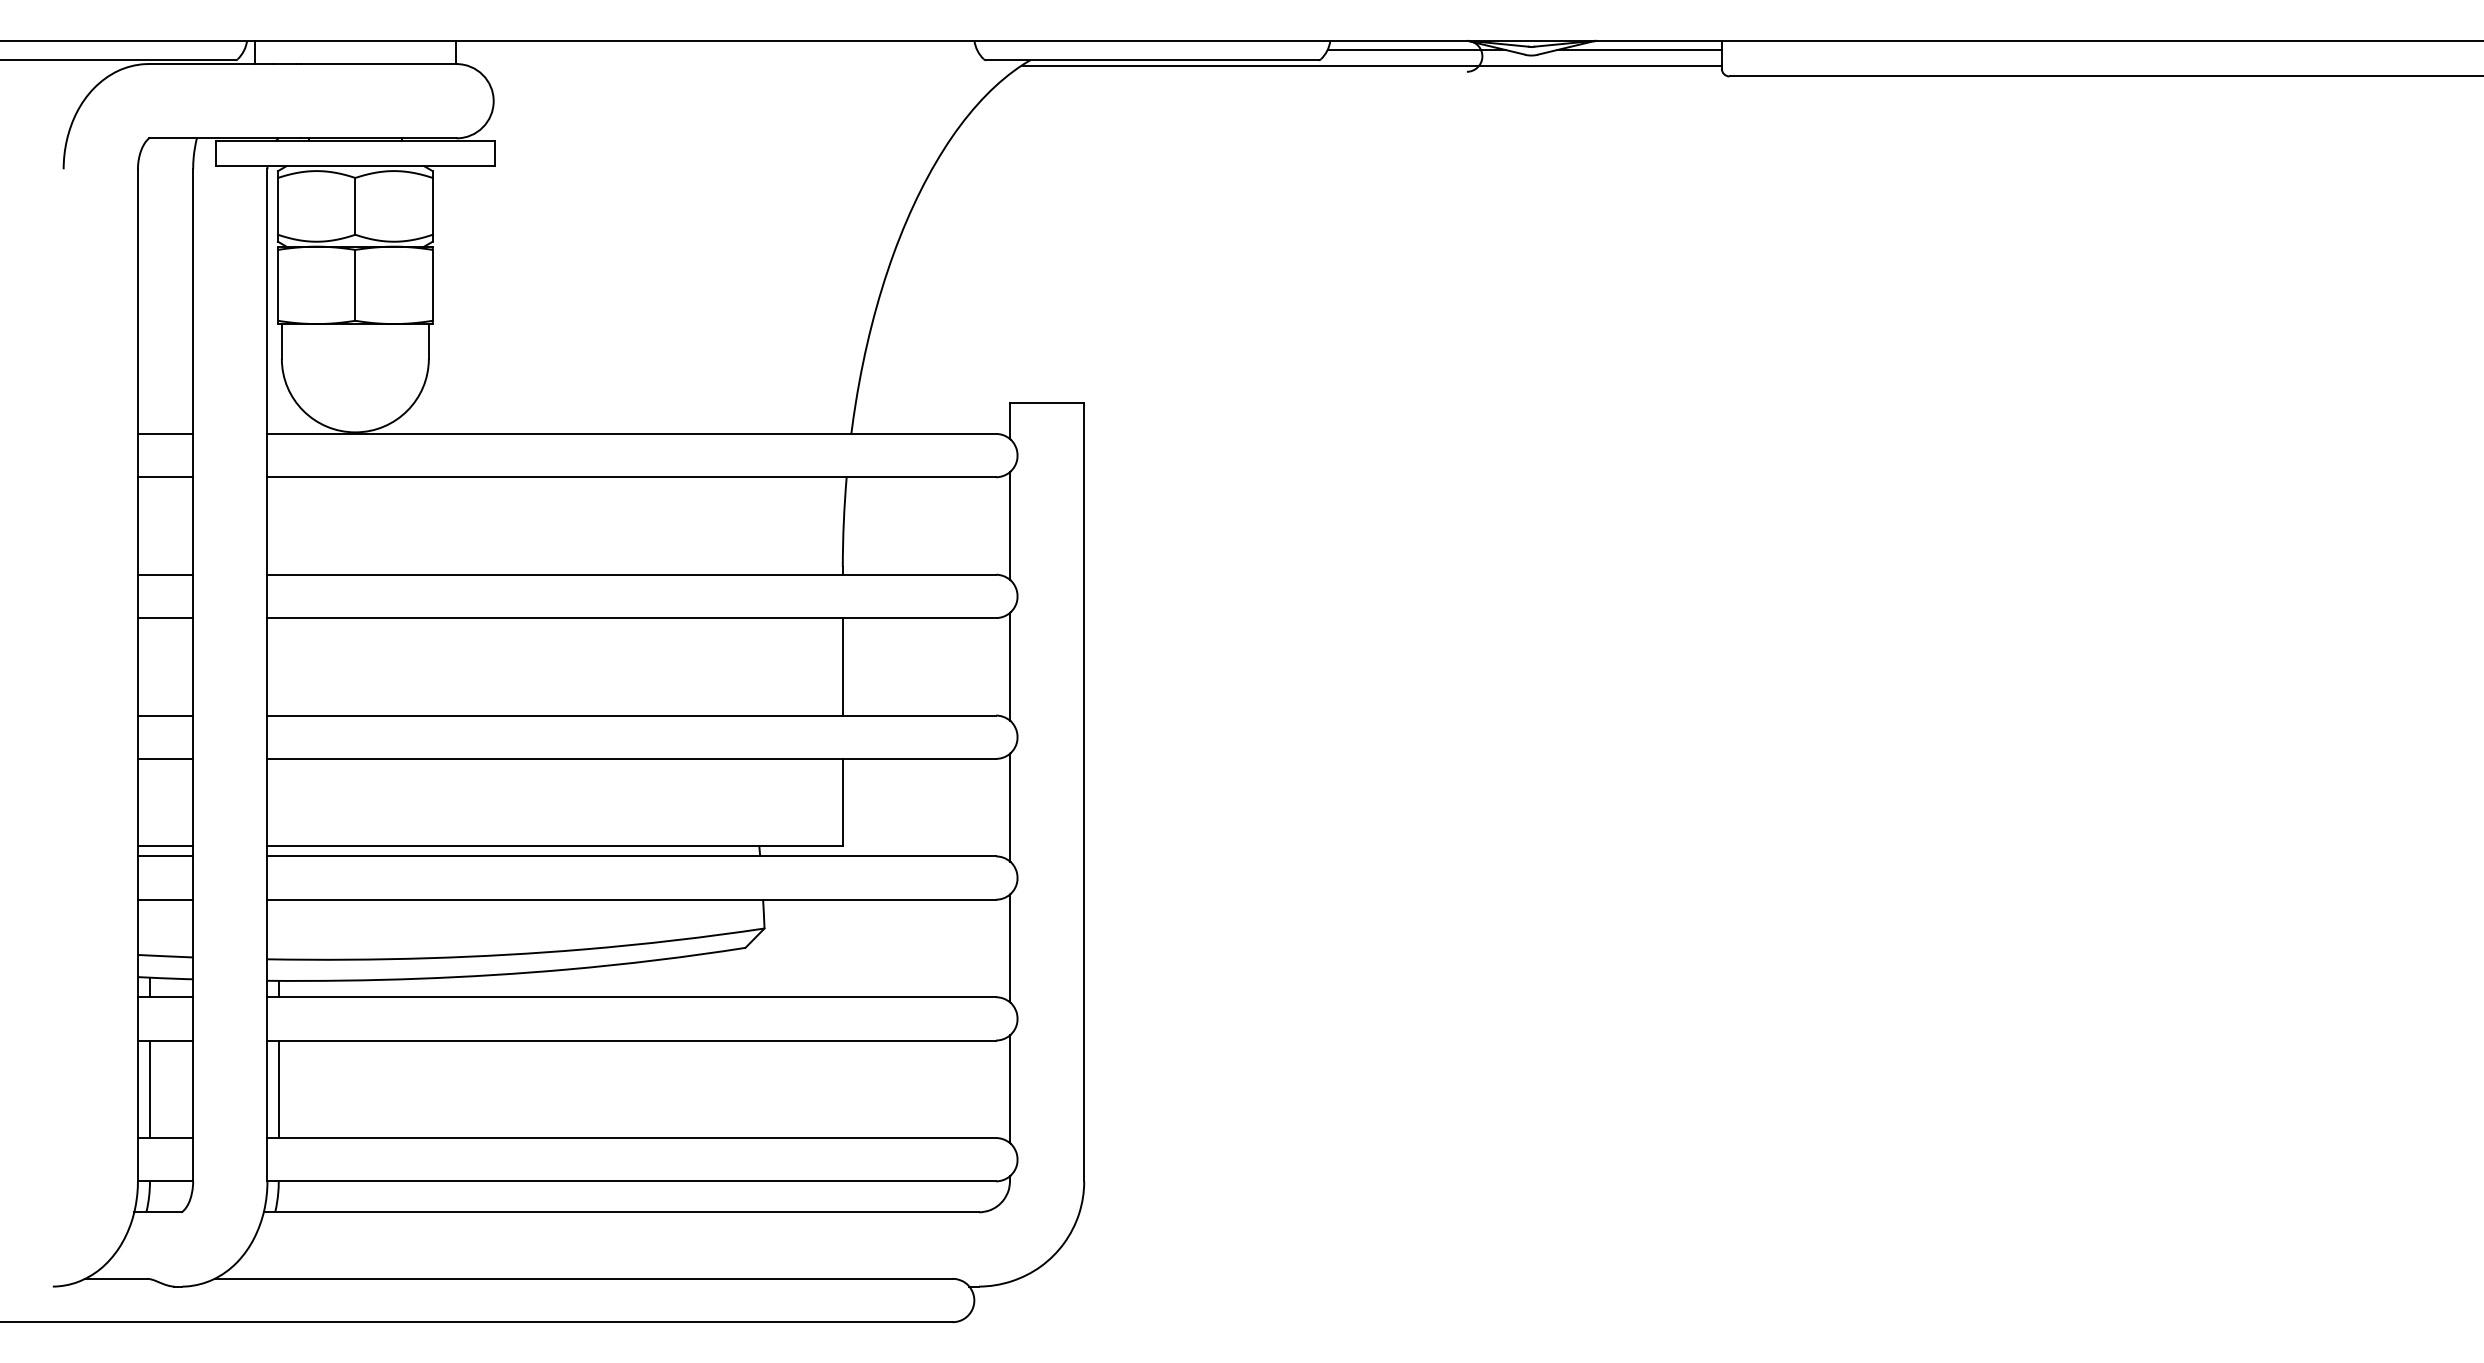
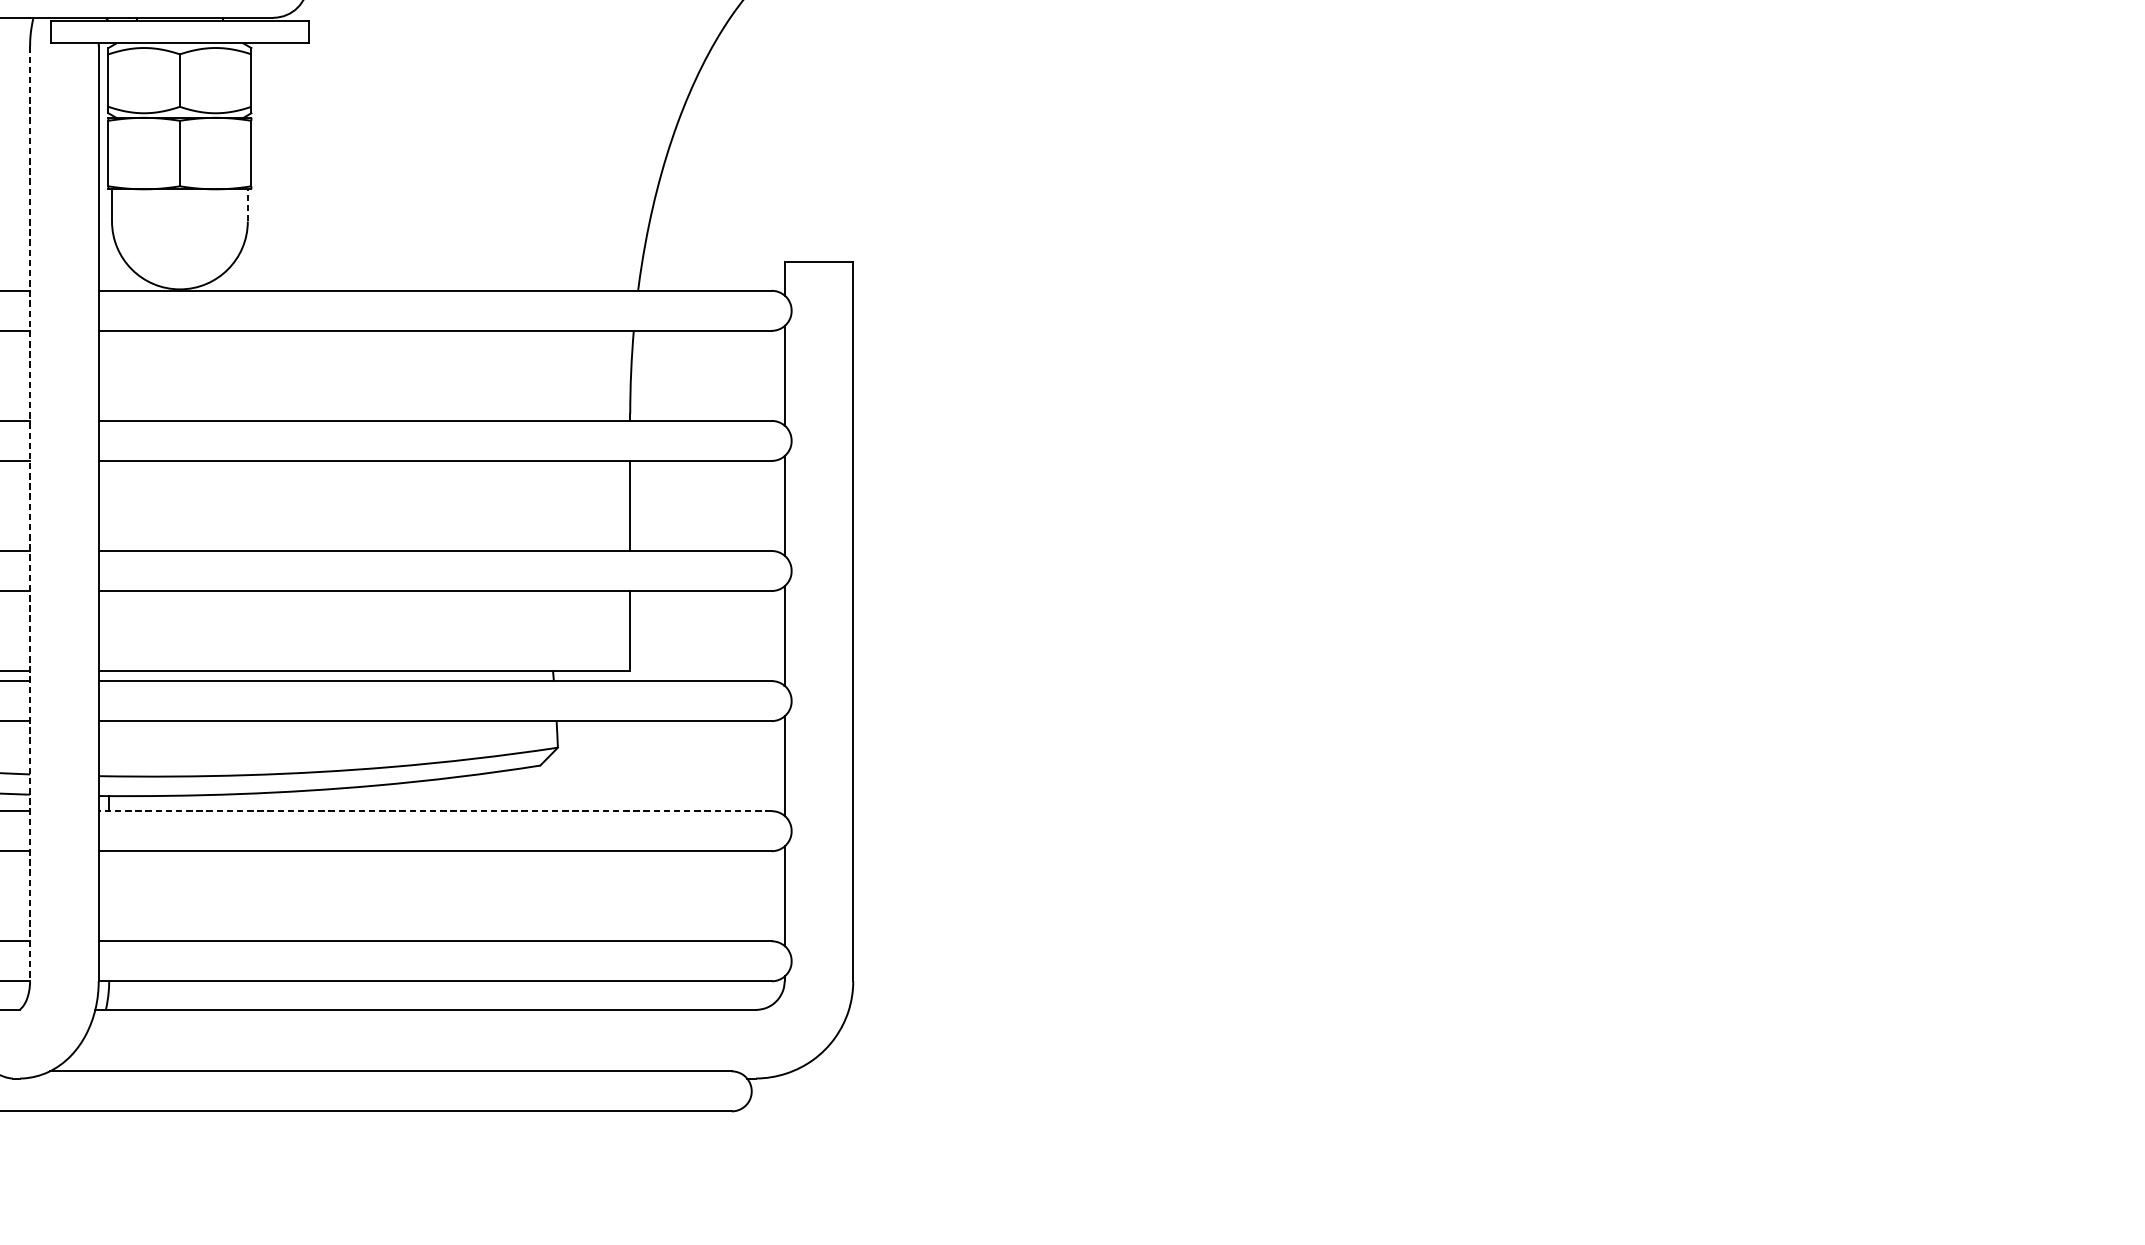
line: (428, 340) -> (247, 204), solid -> dashed
line: (193, 675) -> (30, 513), solid -> dashed
line: (631, 997) -> (435, 811), solid -> dashed
line: (278, 1089) -> (108, 896), removed

